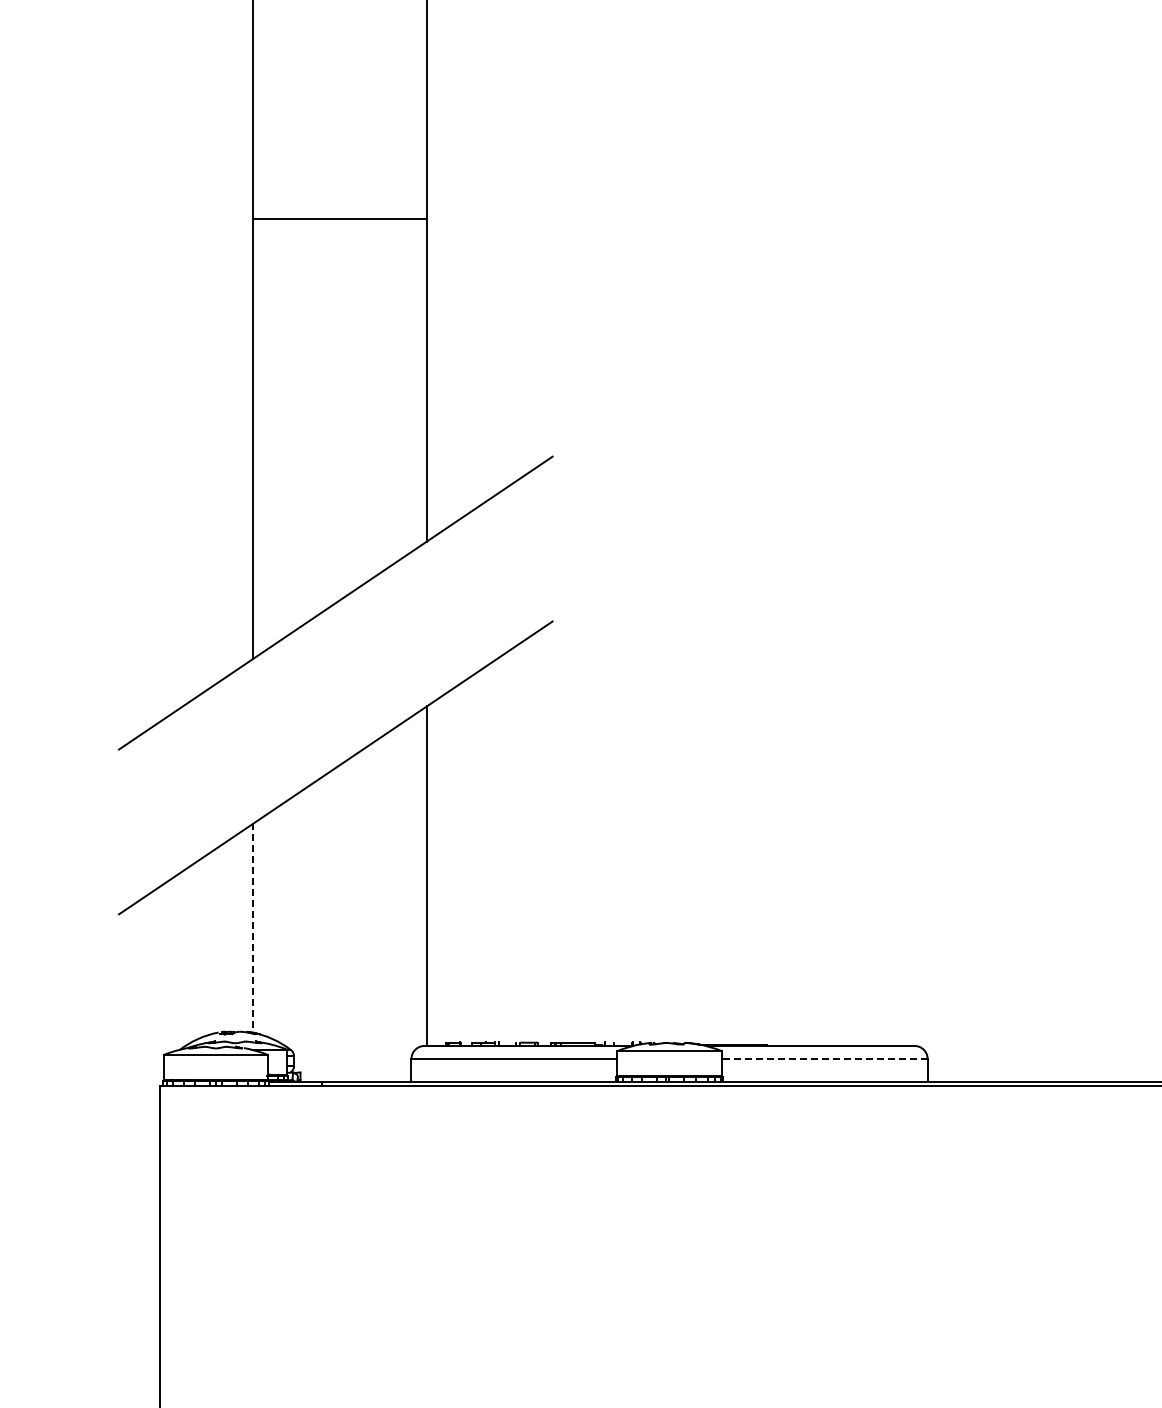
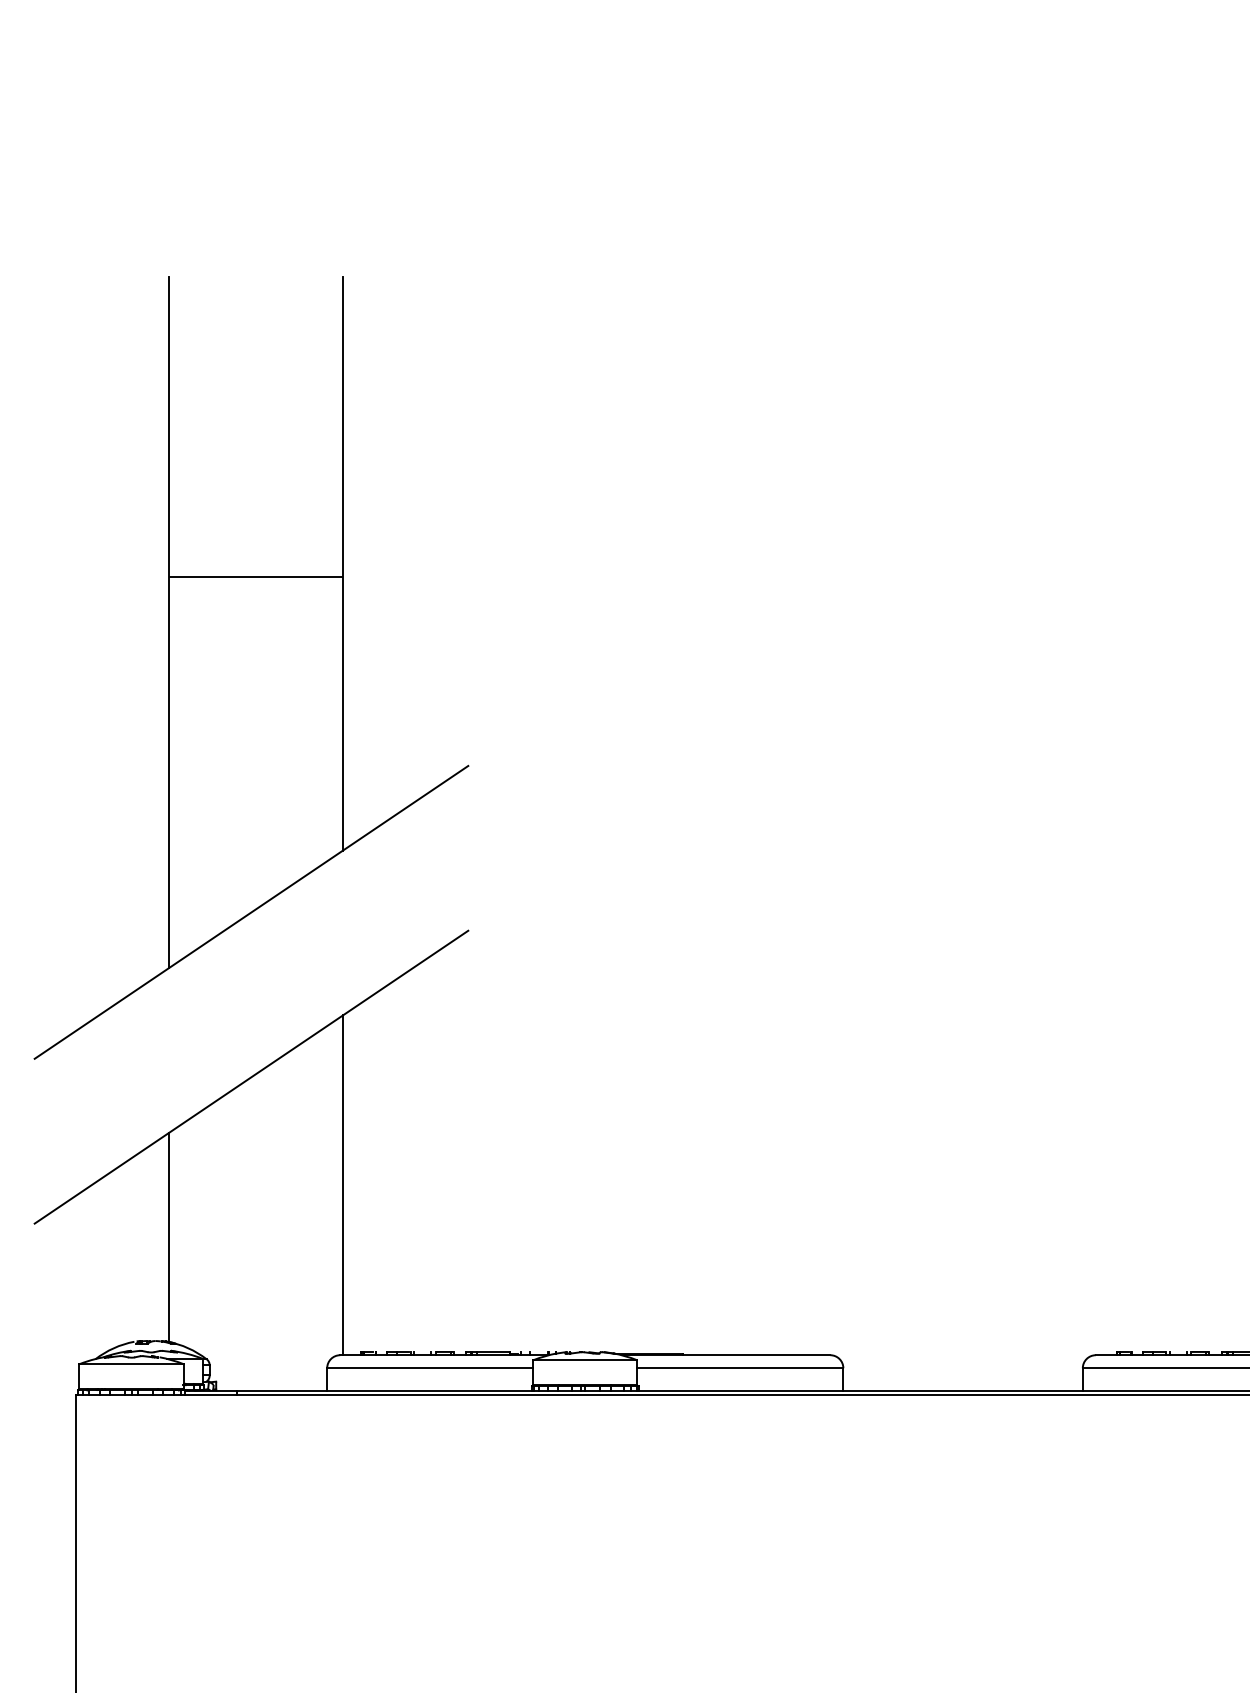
line: (339, 218) -> (255, 576), moved
line: (253, 928) -> (169, 1237), dashed -> solid
line: (824, 1059) -> (740, 1368), dashed -> solid

